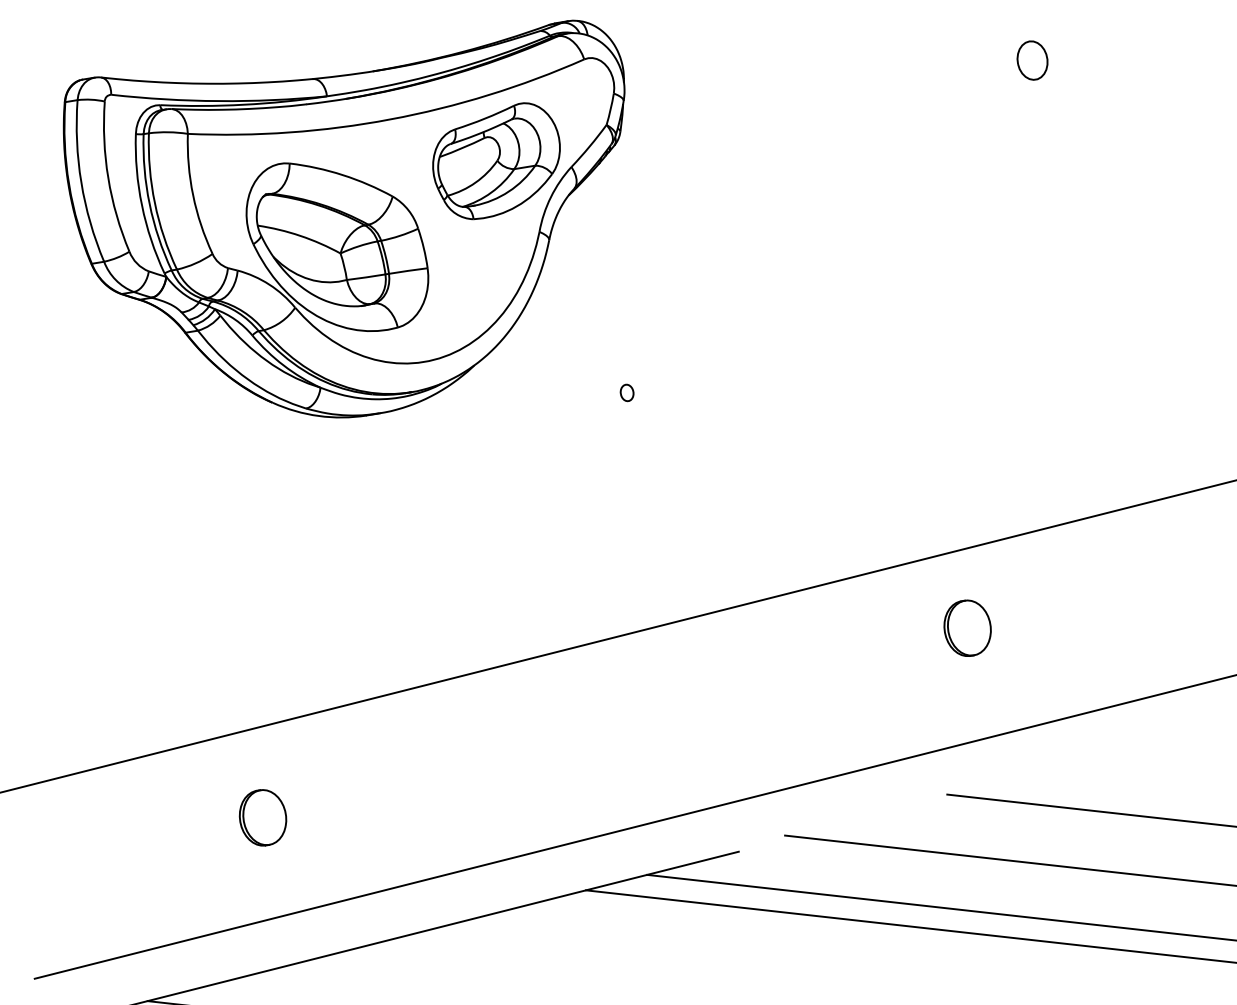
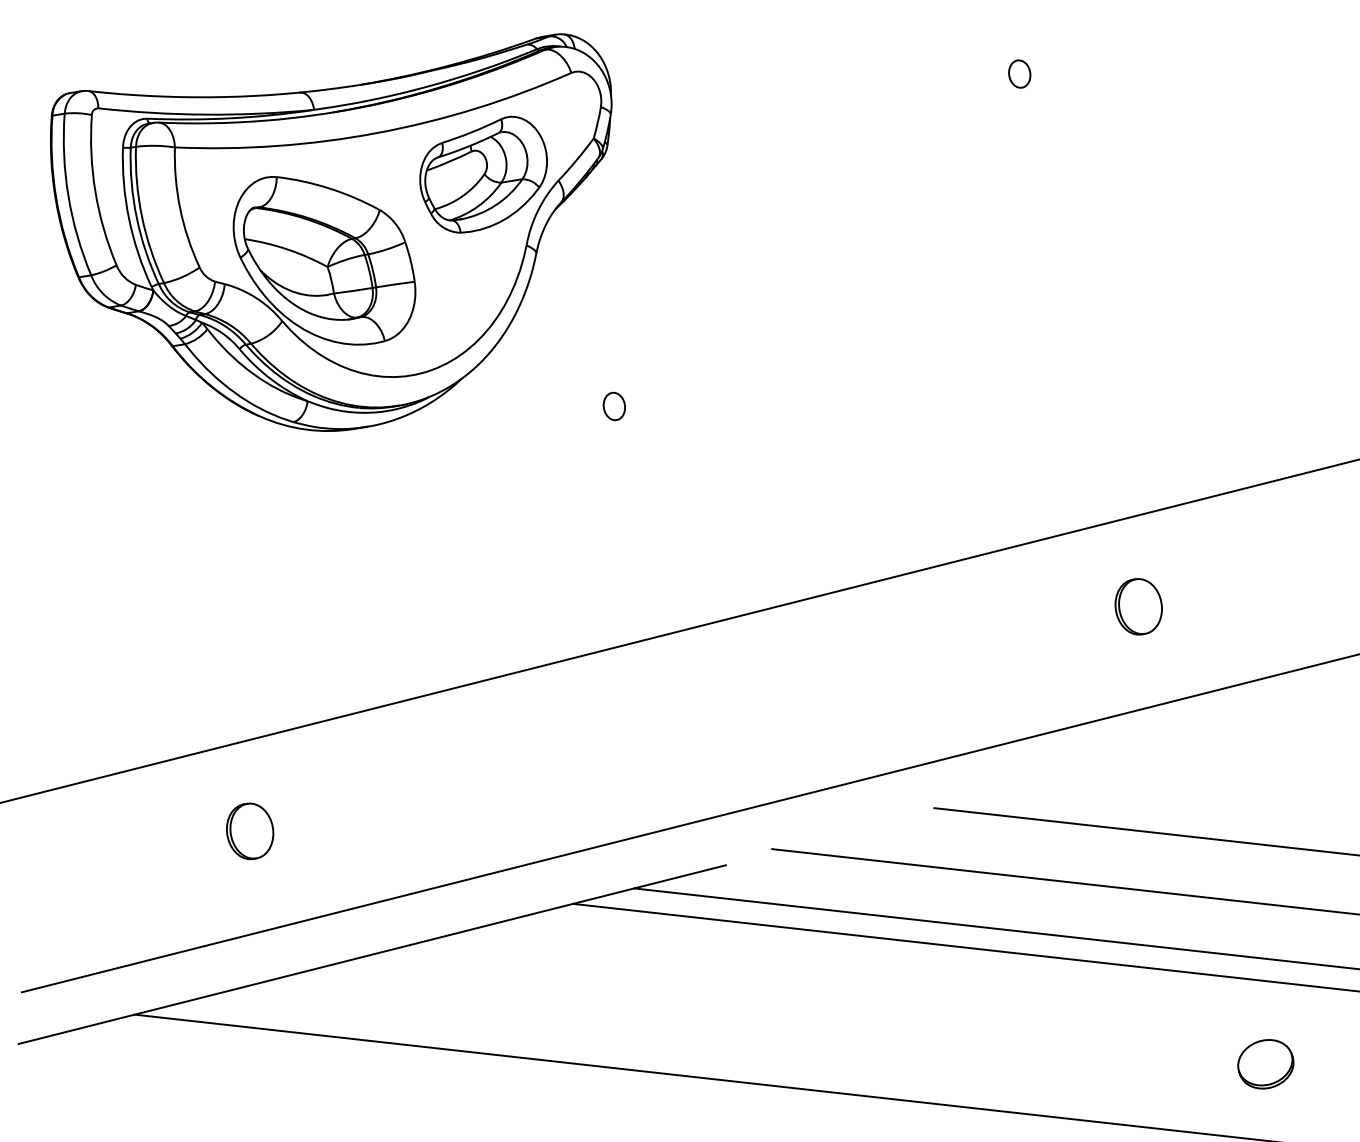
part: (1032, 59) -> (1019, 73), size x0.71
part: (626, 392) -> (613, 406), size x1.67
part: (967, 627) -> (1138, 606), moved

